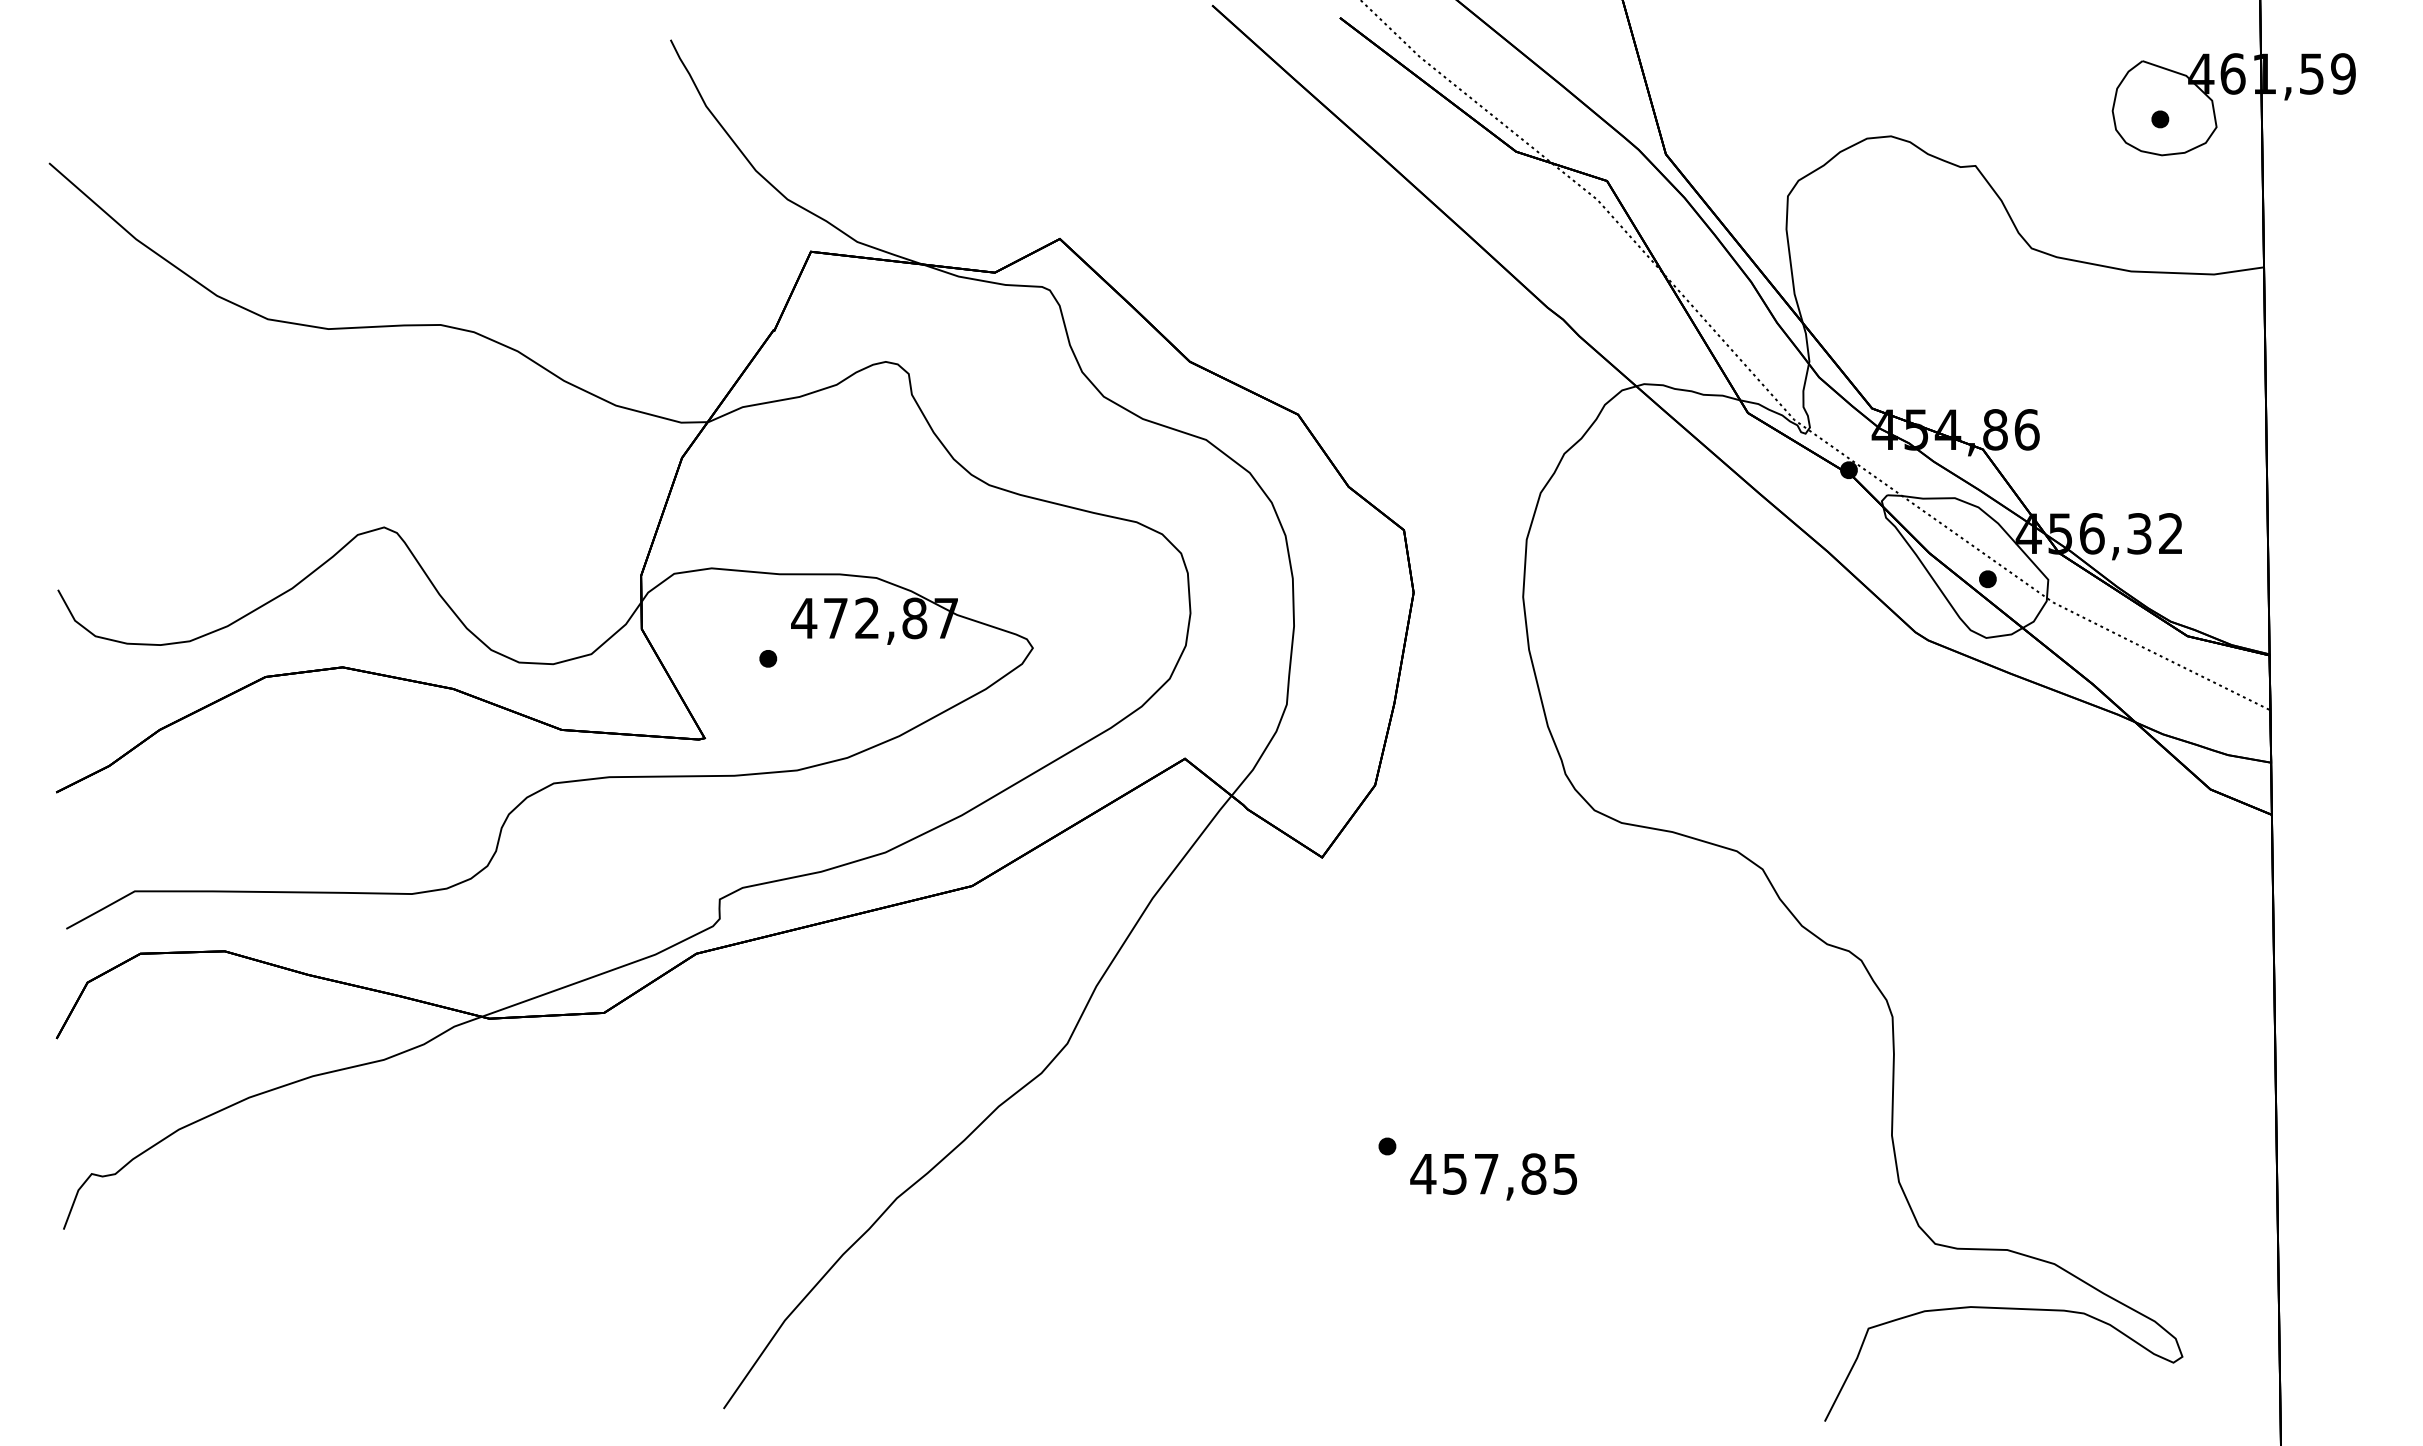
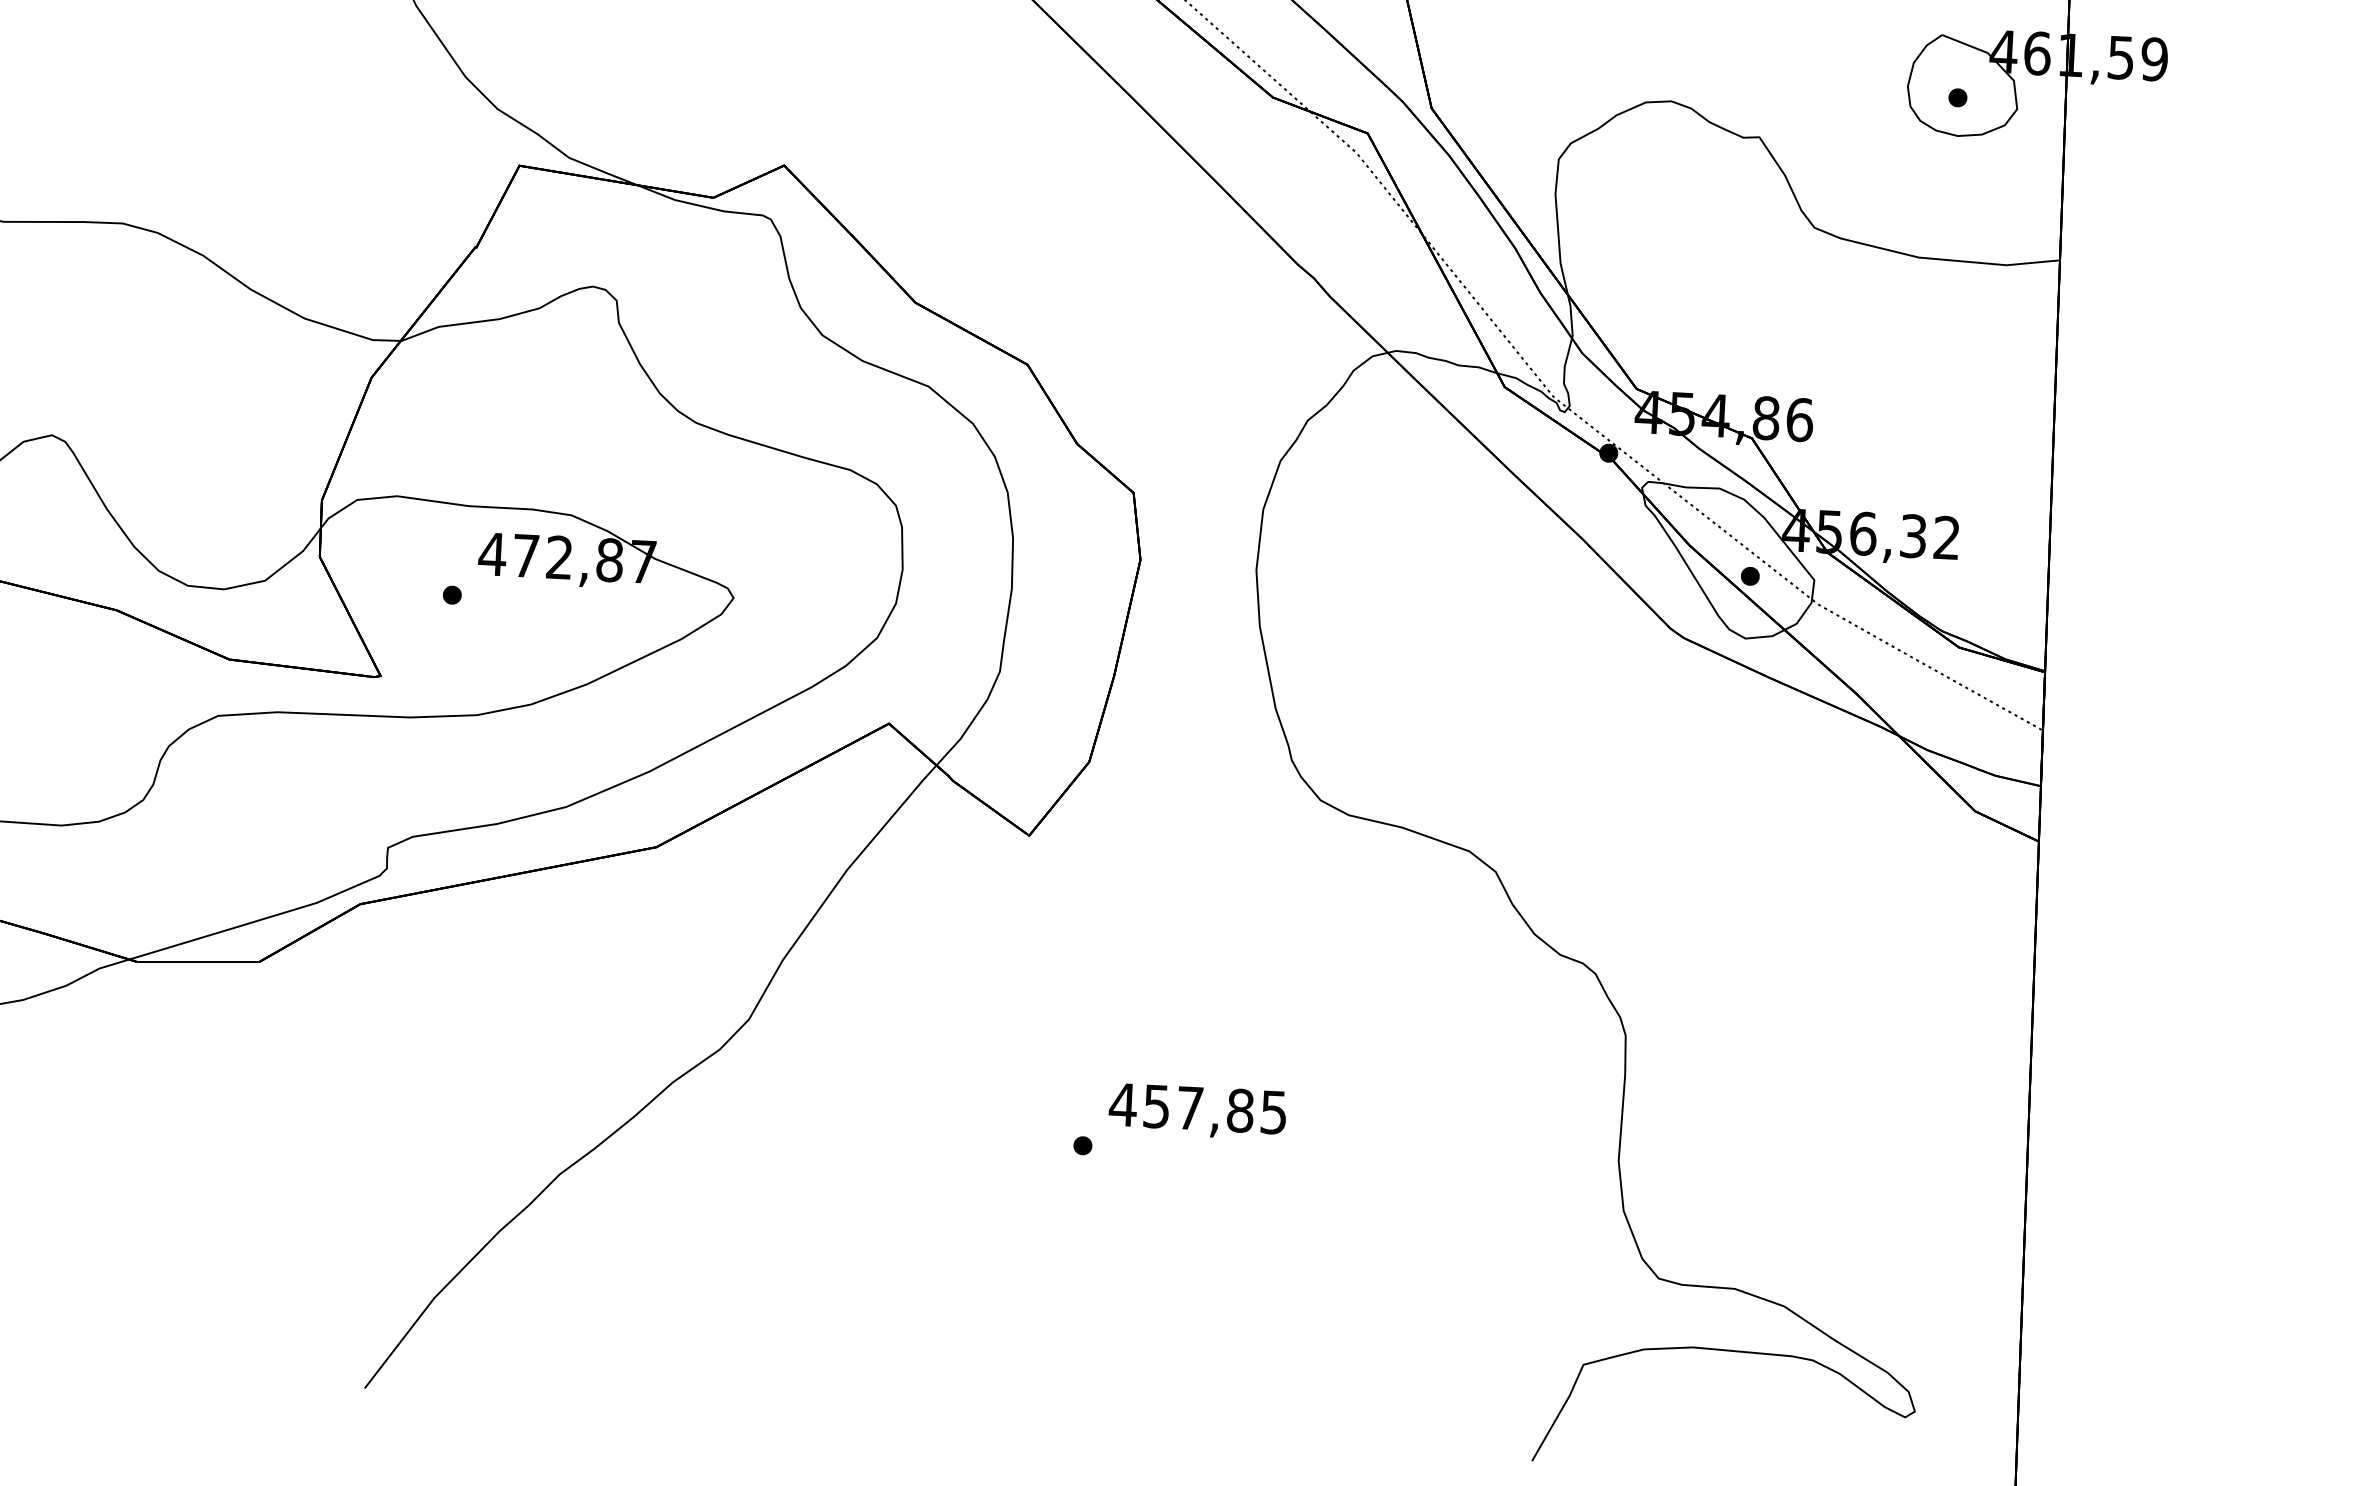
text: (1493, 1176) -> (1197, 1111), moved

